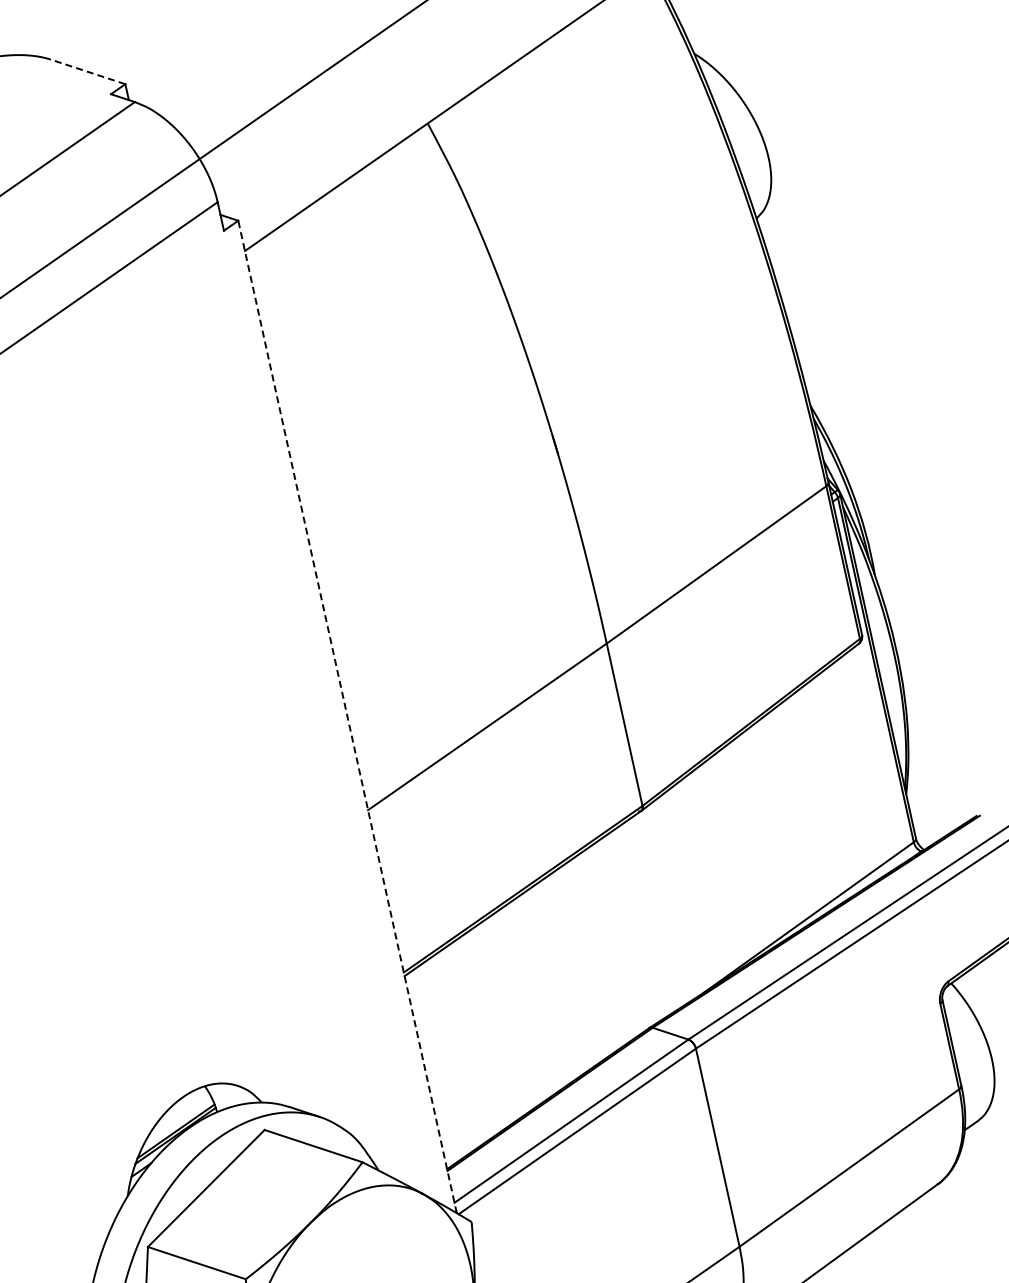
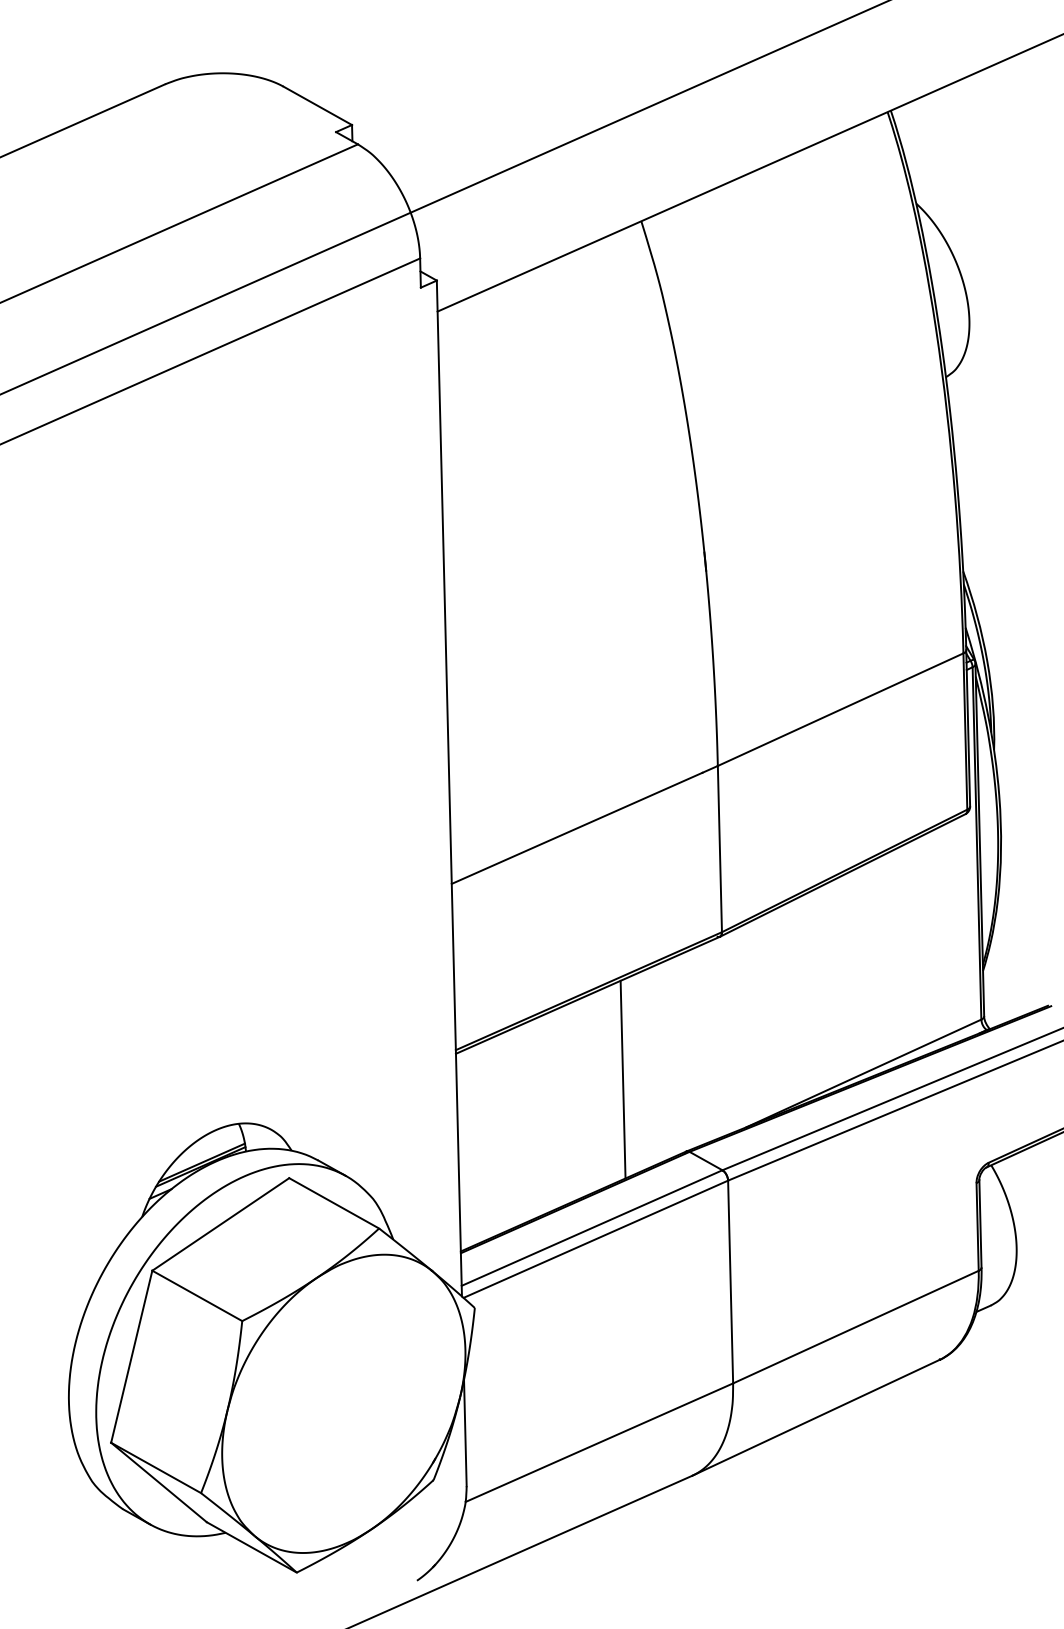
line: (87, 71) -> (317, 105), dashed -> solid
line: (347, 716) -> (449, 788), dashed -> solid
line: (572, 969) -> (622, 1079), added

